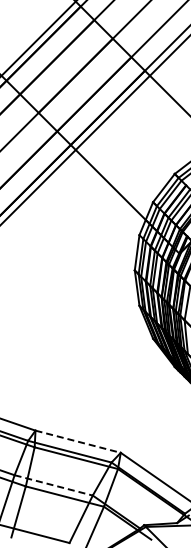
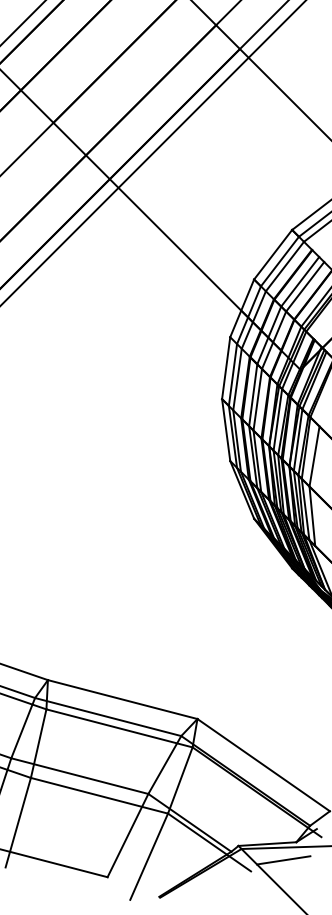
line: (78, 441) -> (123, 699), dashed -> solid
line: (54, 485) -> (81, 776), dashed -> solid
line: (169, 533) -> (282, 860), added

